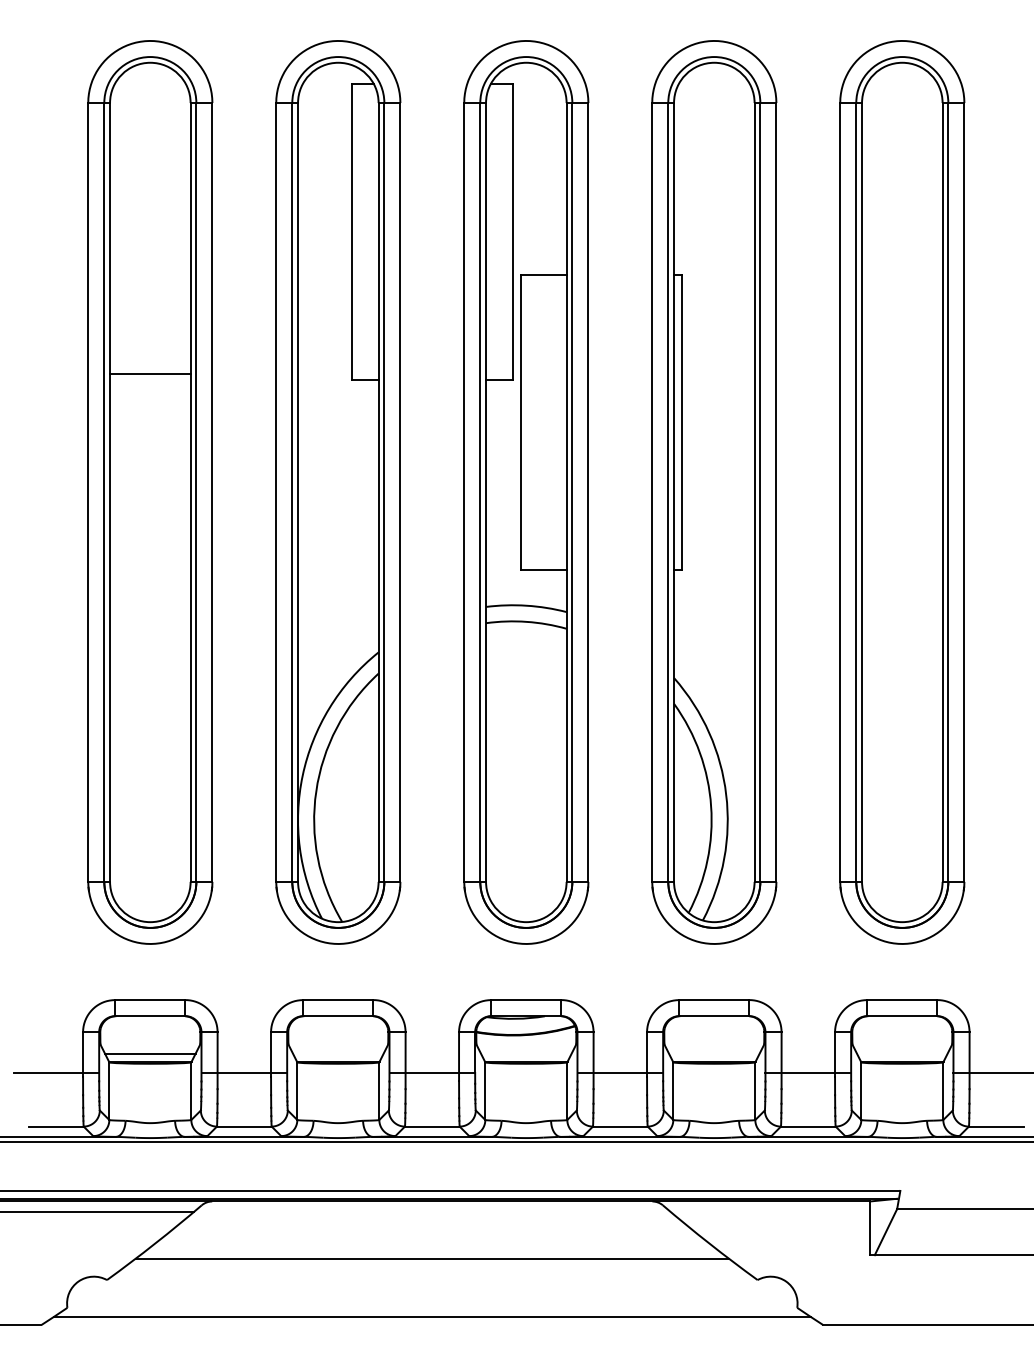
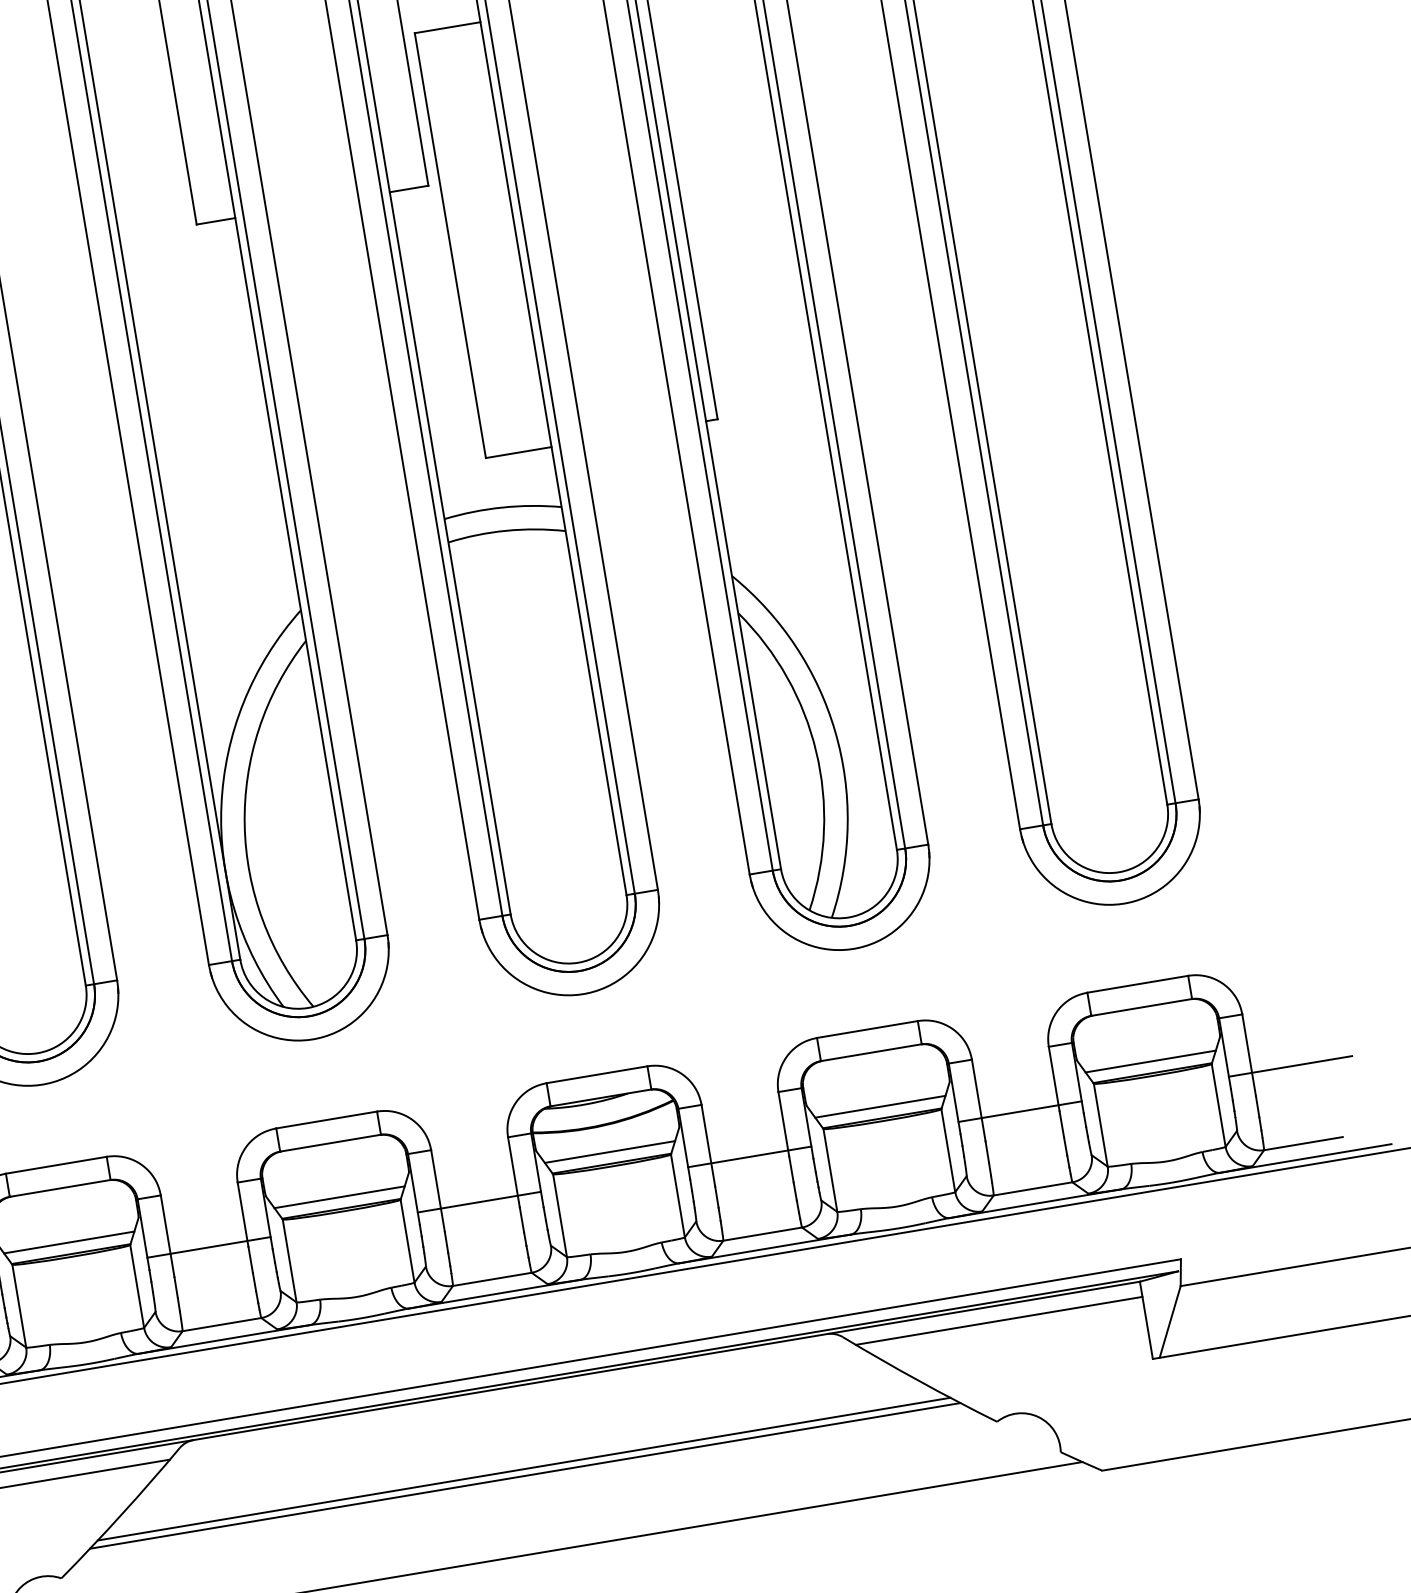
line: (338, 1053) -> (339, 1196), added
line: (526, 1053) -> (610, 1151), added
line: (714, 1053) -> (880, 1106), added
line: (902, 1053) -> (1150, 1061), added
line: (770, 1212) -> (999, 1321), added
line: (431, 1263) -> (524, 1476), added

